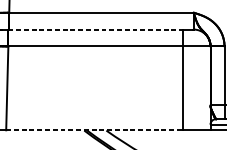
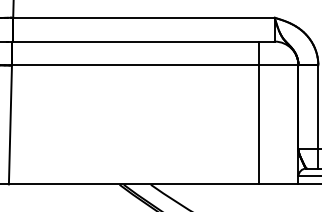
line: (95, 29) -> (135, 41), dashed -> solid
line: (94, 130) -> (133, 184), dashed -> solid

